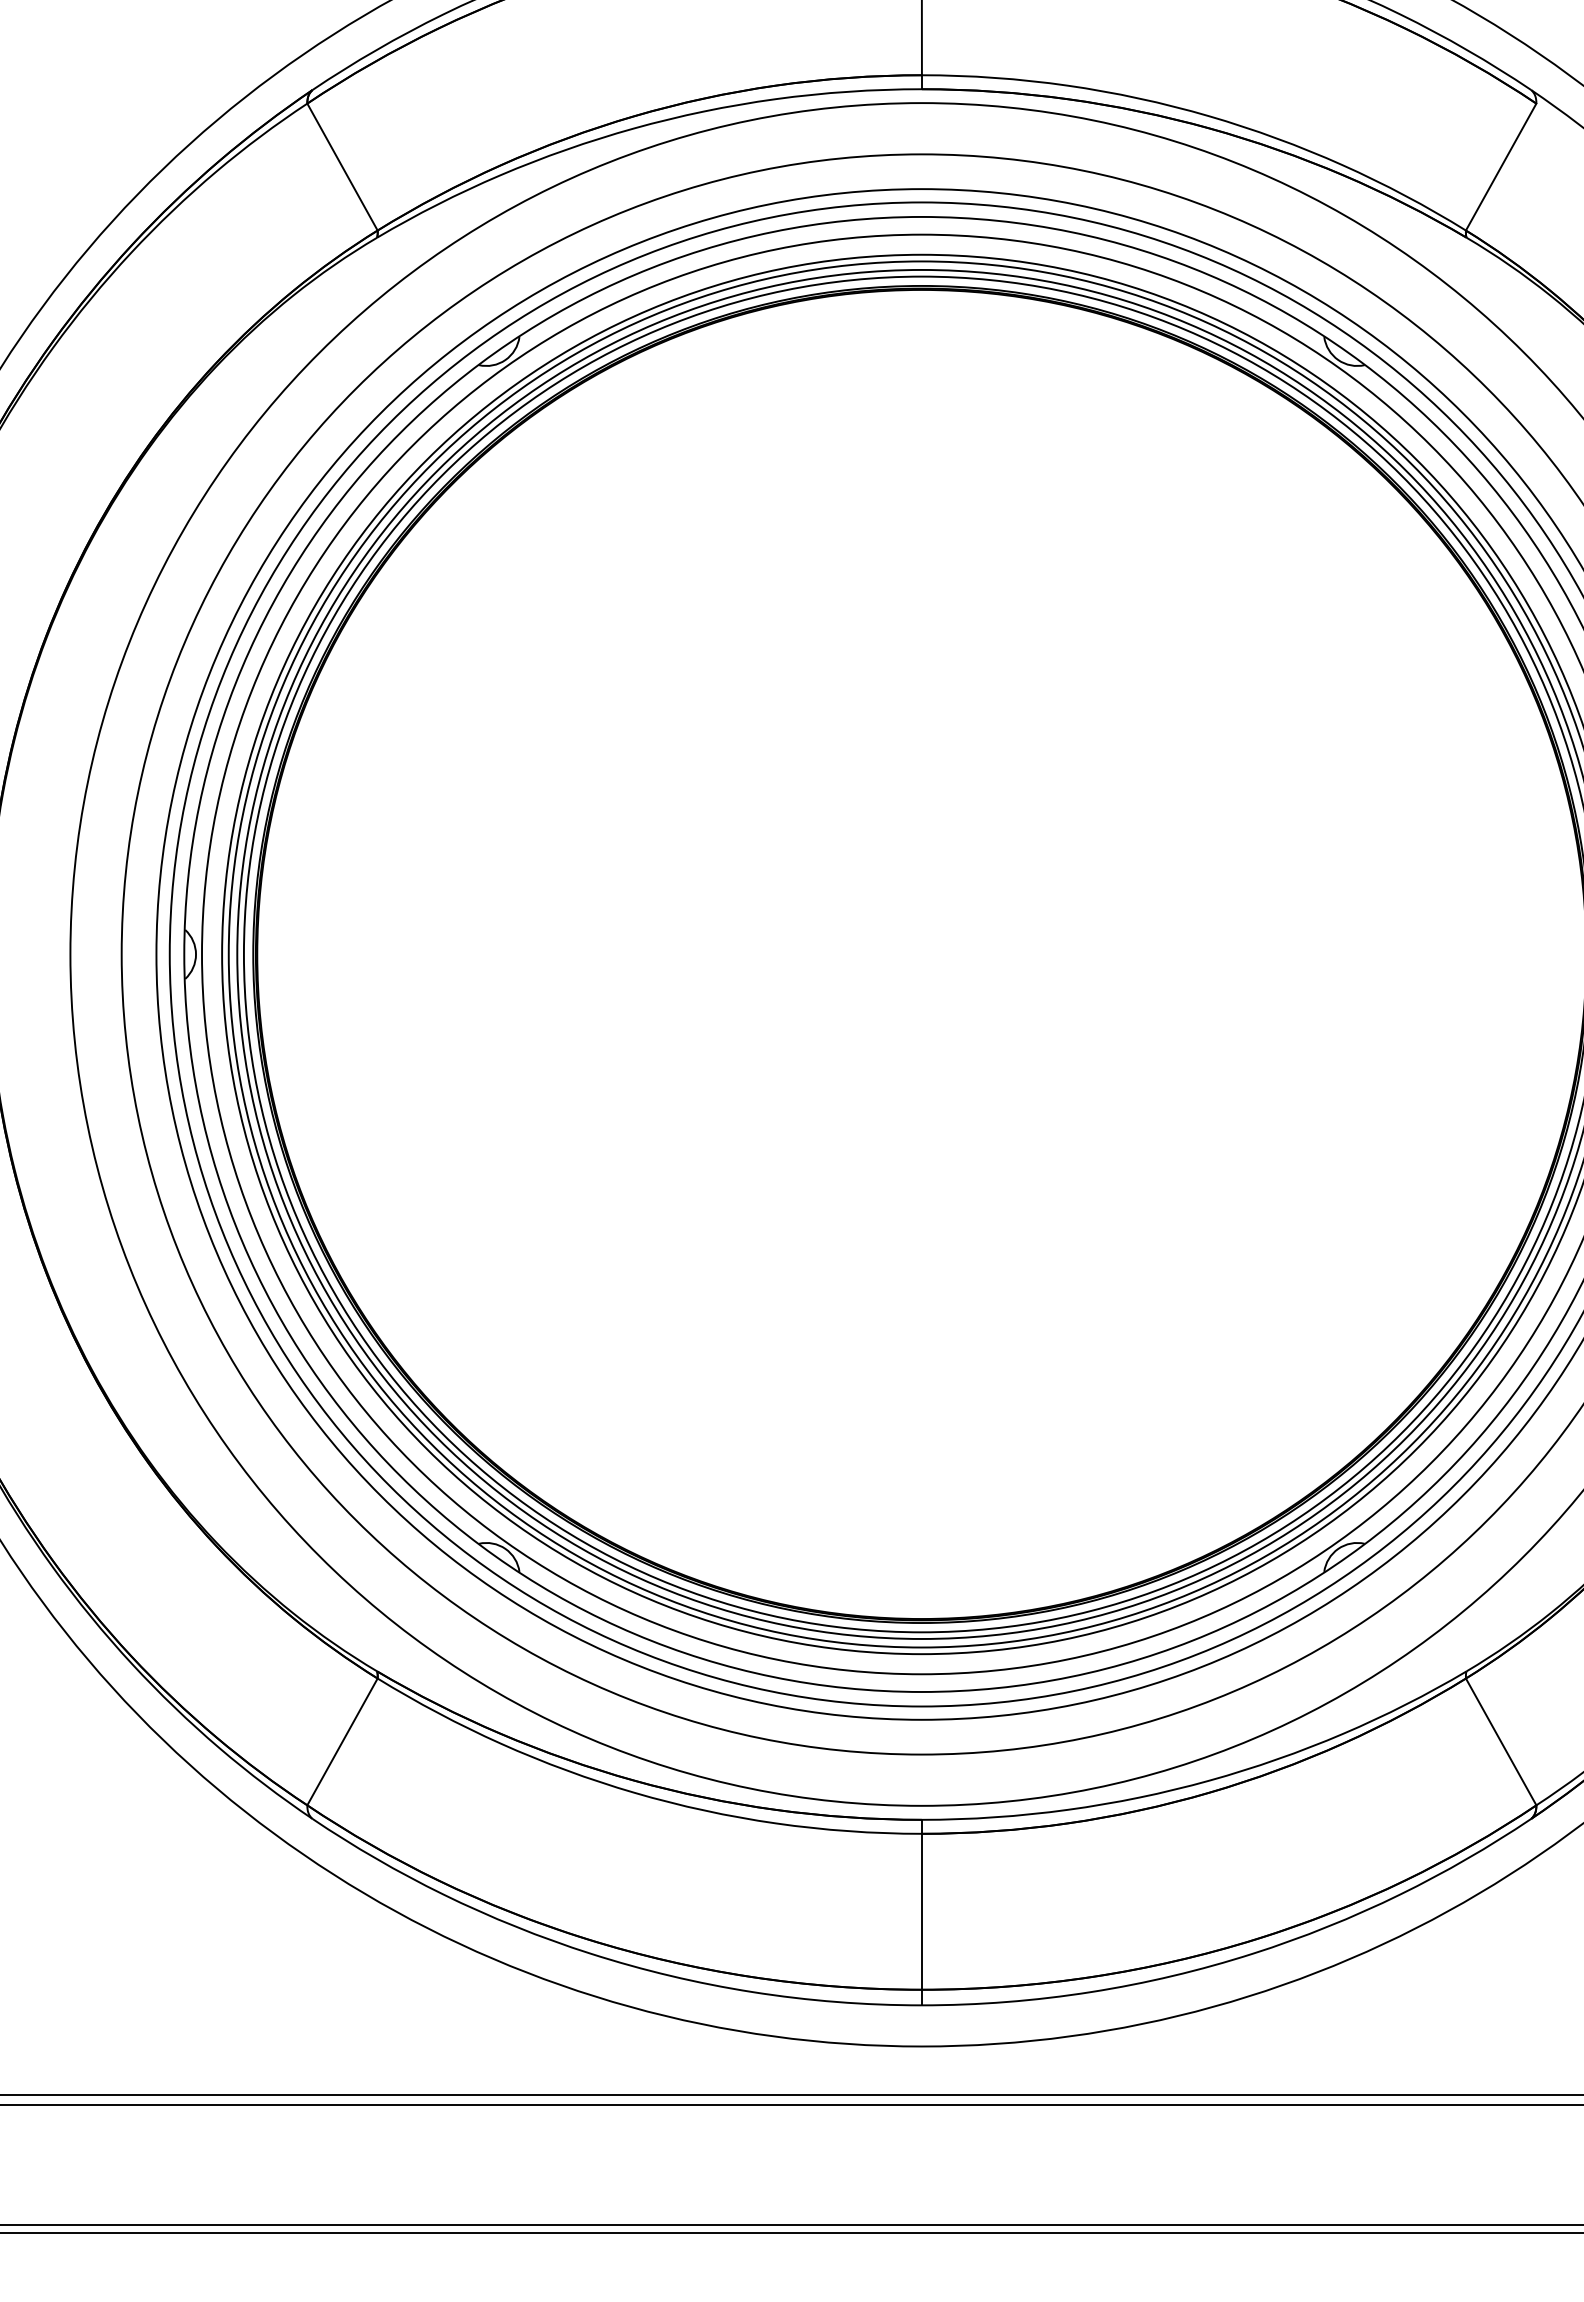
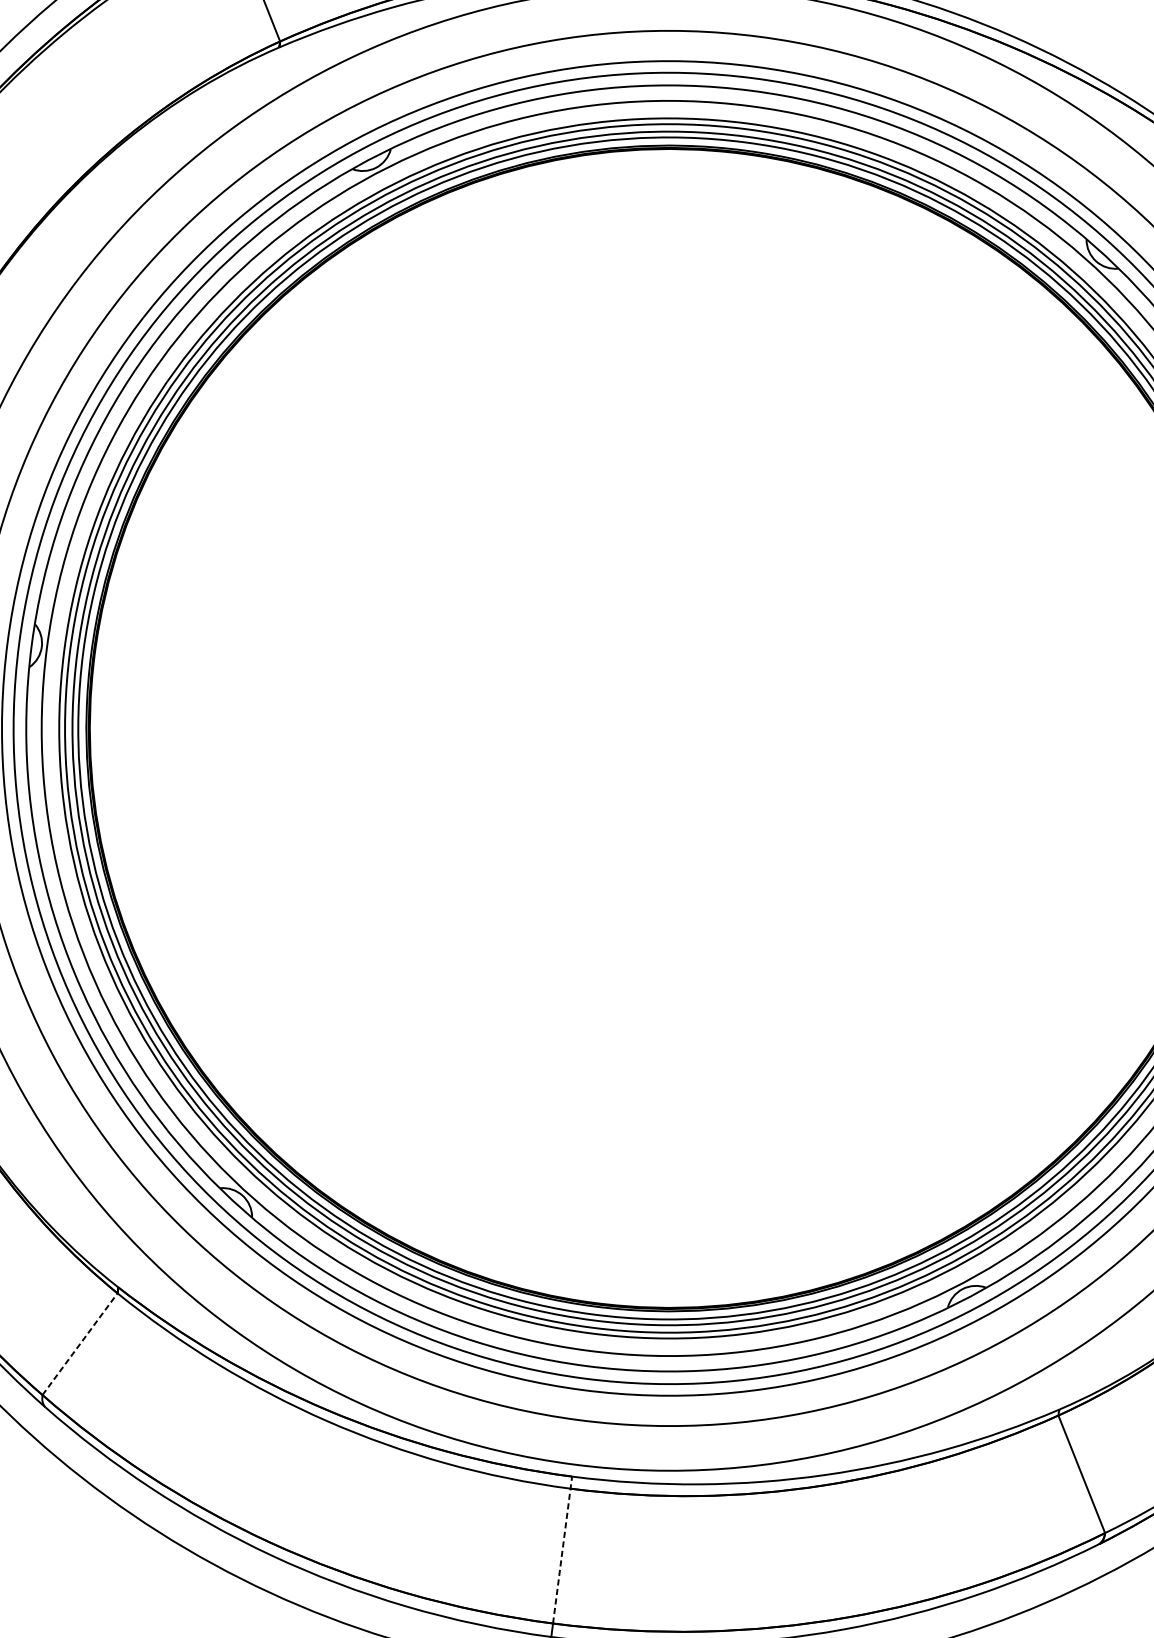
line: (342, 1741) -> (80, 1343), solid -> dashed
line: (921, 1904) -> (562, 1549), solid -> dashed

